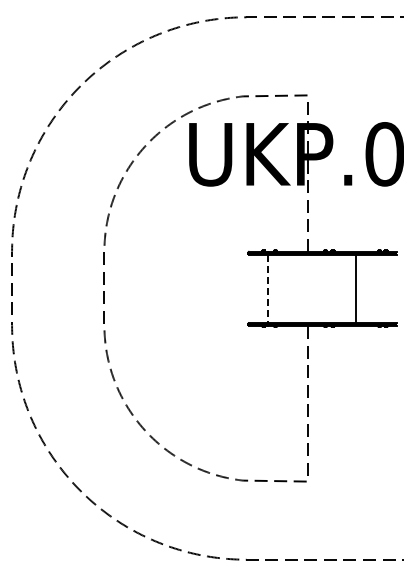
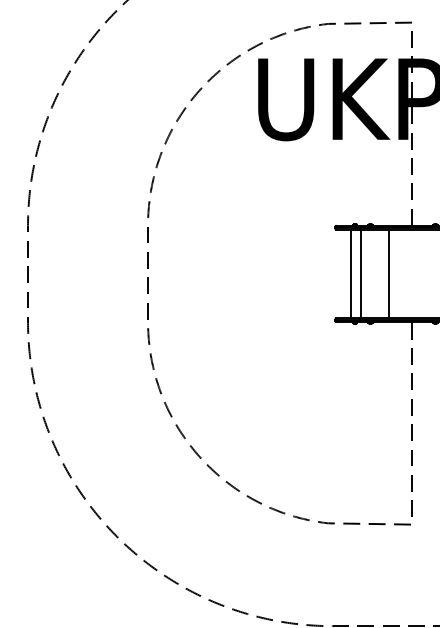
line: (260, 288) -> (350, 273), added
line: (289, 288) -> (388, 273), added
line: (268, 289) -> (361, 274), dashed -> solid

